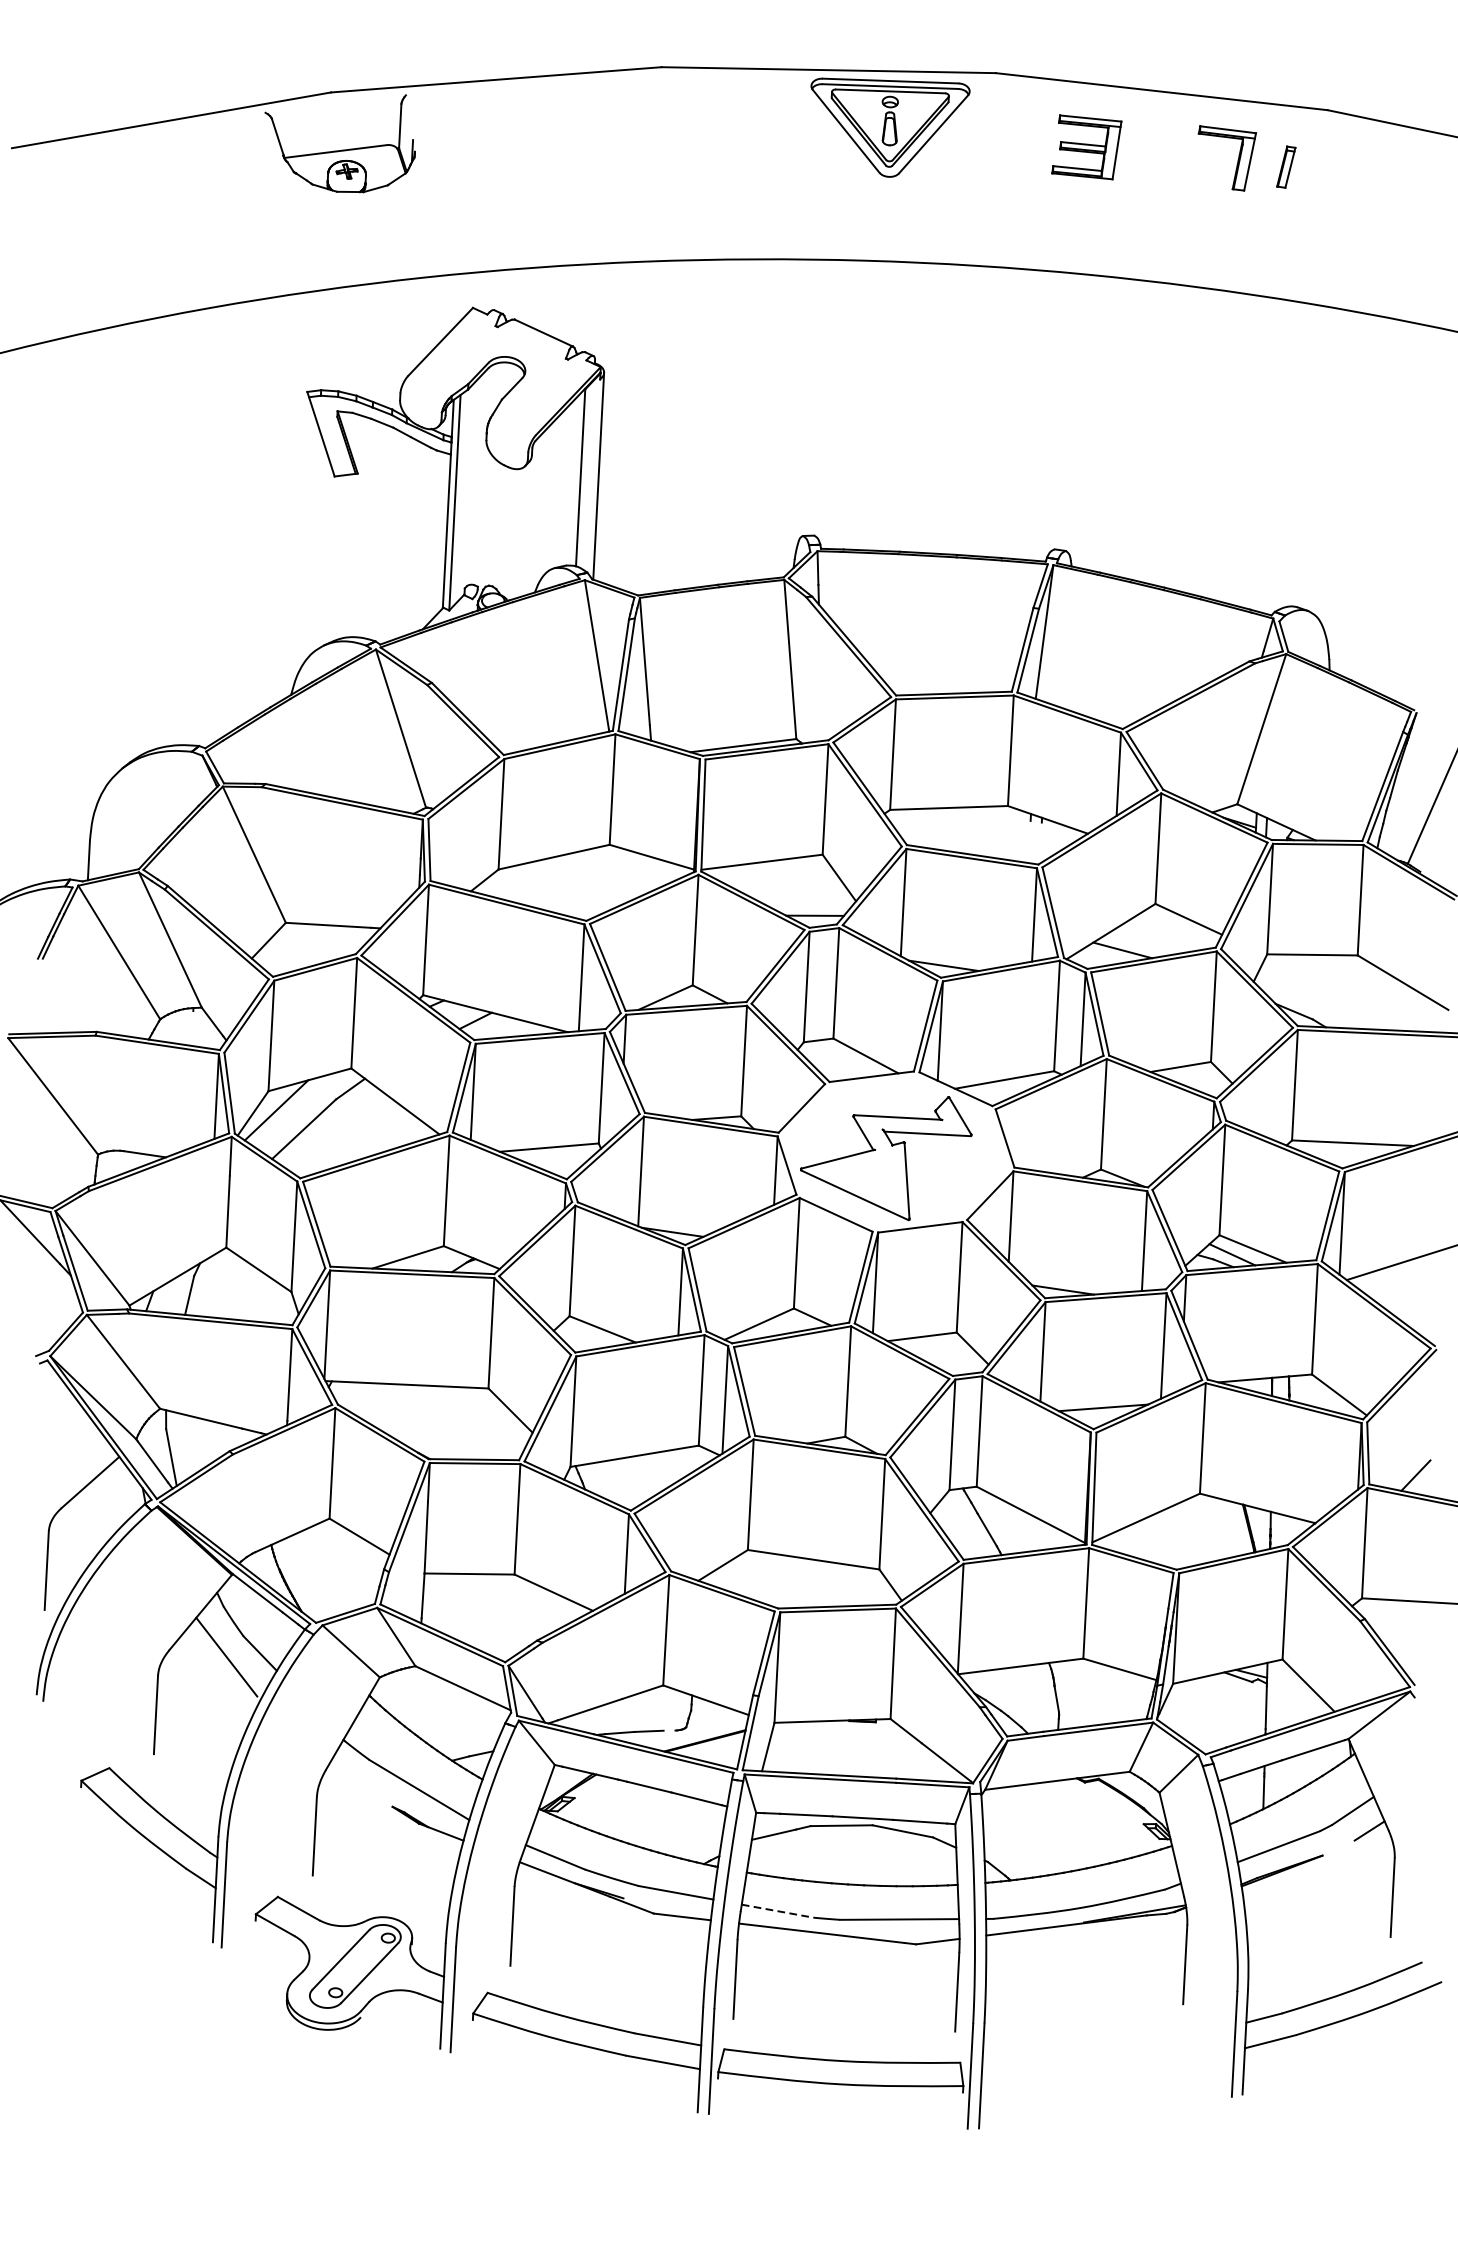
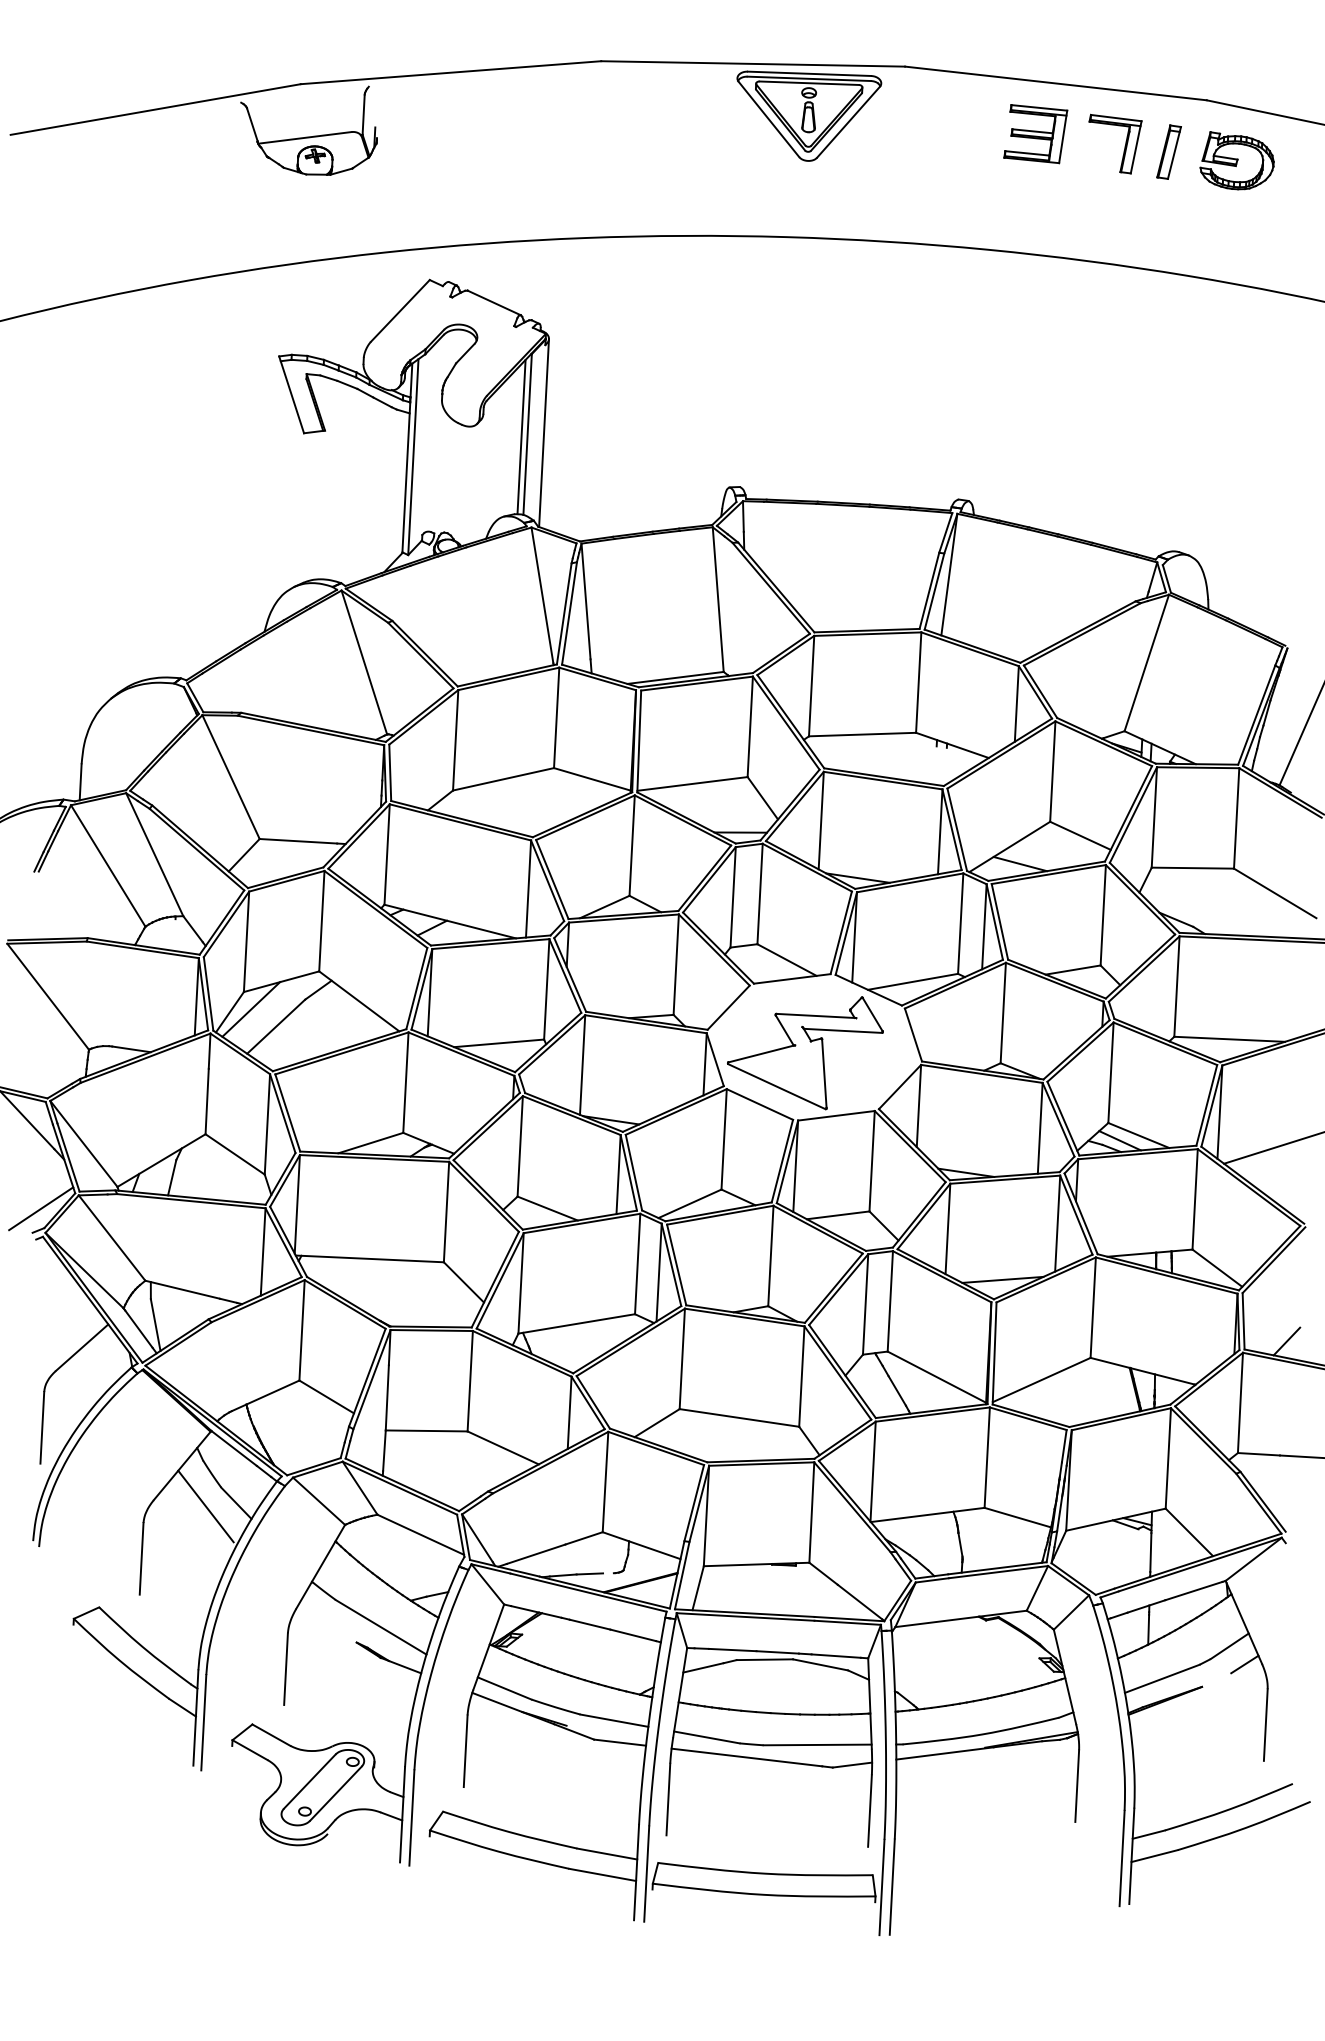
part: (1086, 147) -> (1035, 134), moved
part: (1285, 166) -> (1168, 151), size x1.43
part: (1360, 176) -> (1236, 160), added
line: (573, 480) -> (521, 436), added
line: (45, 1329) -> (41, 1208), added
line: (778, 1911) -> (707, 1737), dashed -> solid

